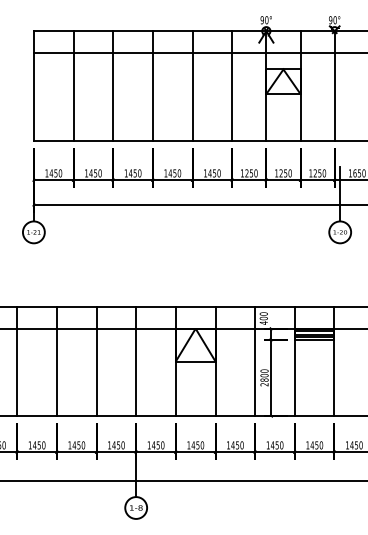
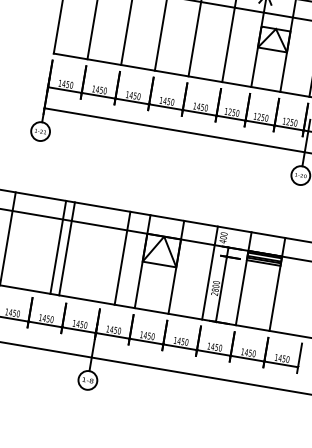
line: (56, 361) -> (66, 248), moved
line: (96, 361) -> (58, 247), moved
line: (136, 361) -> (122, 258), moved

